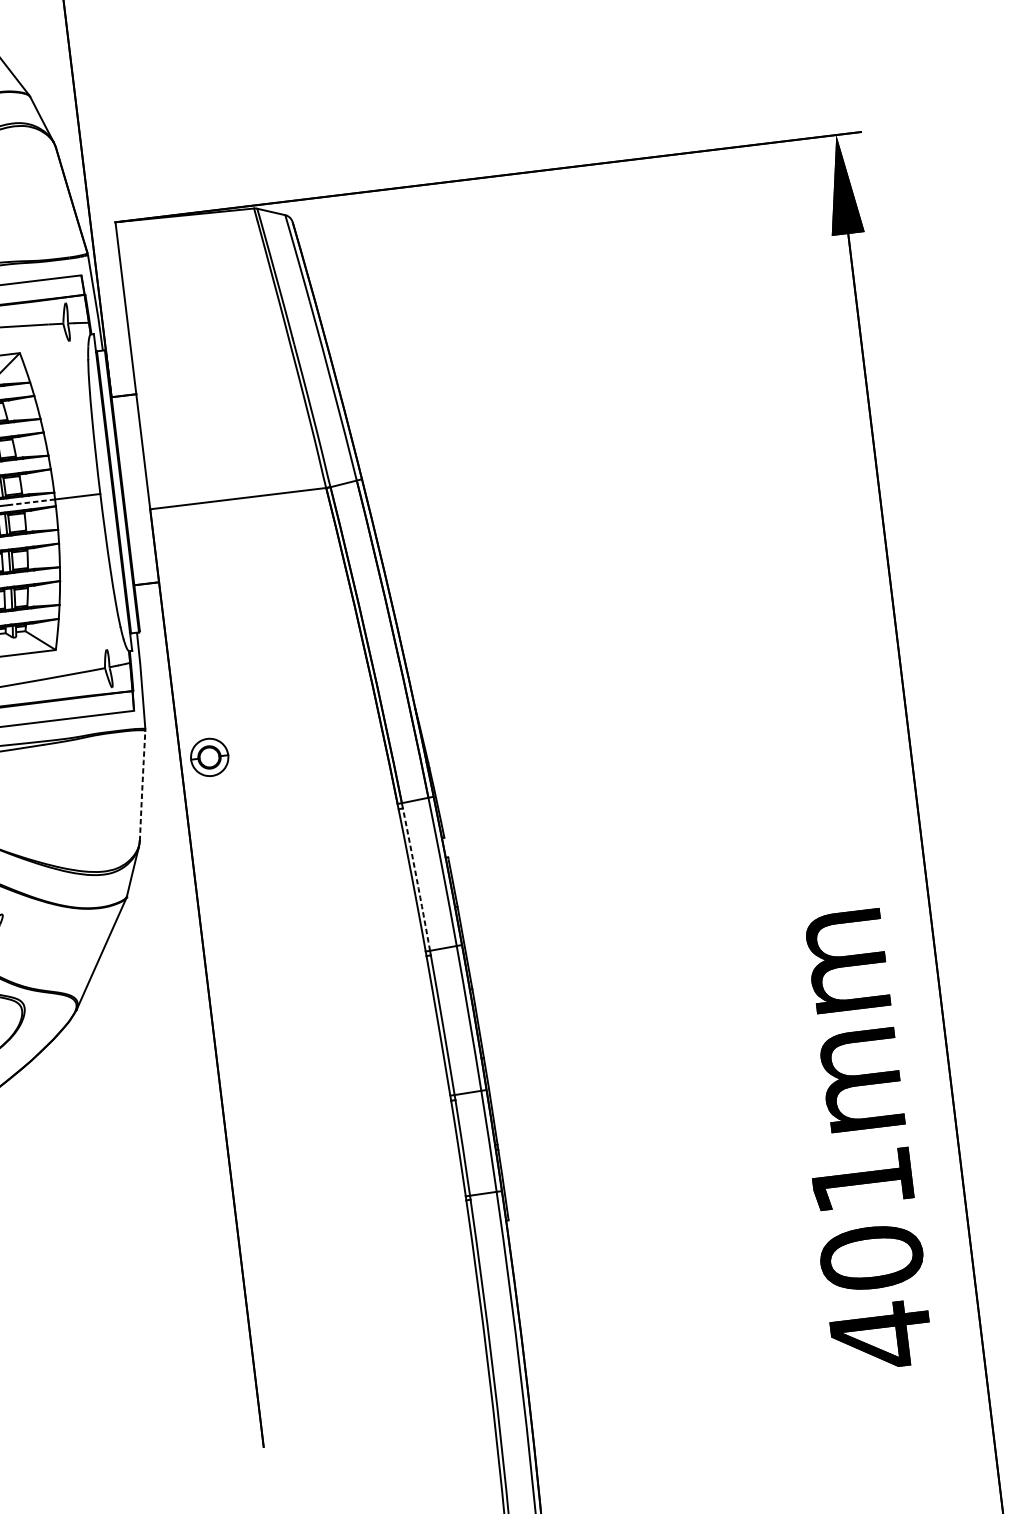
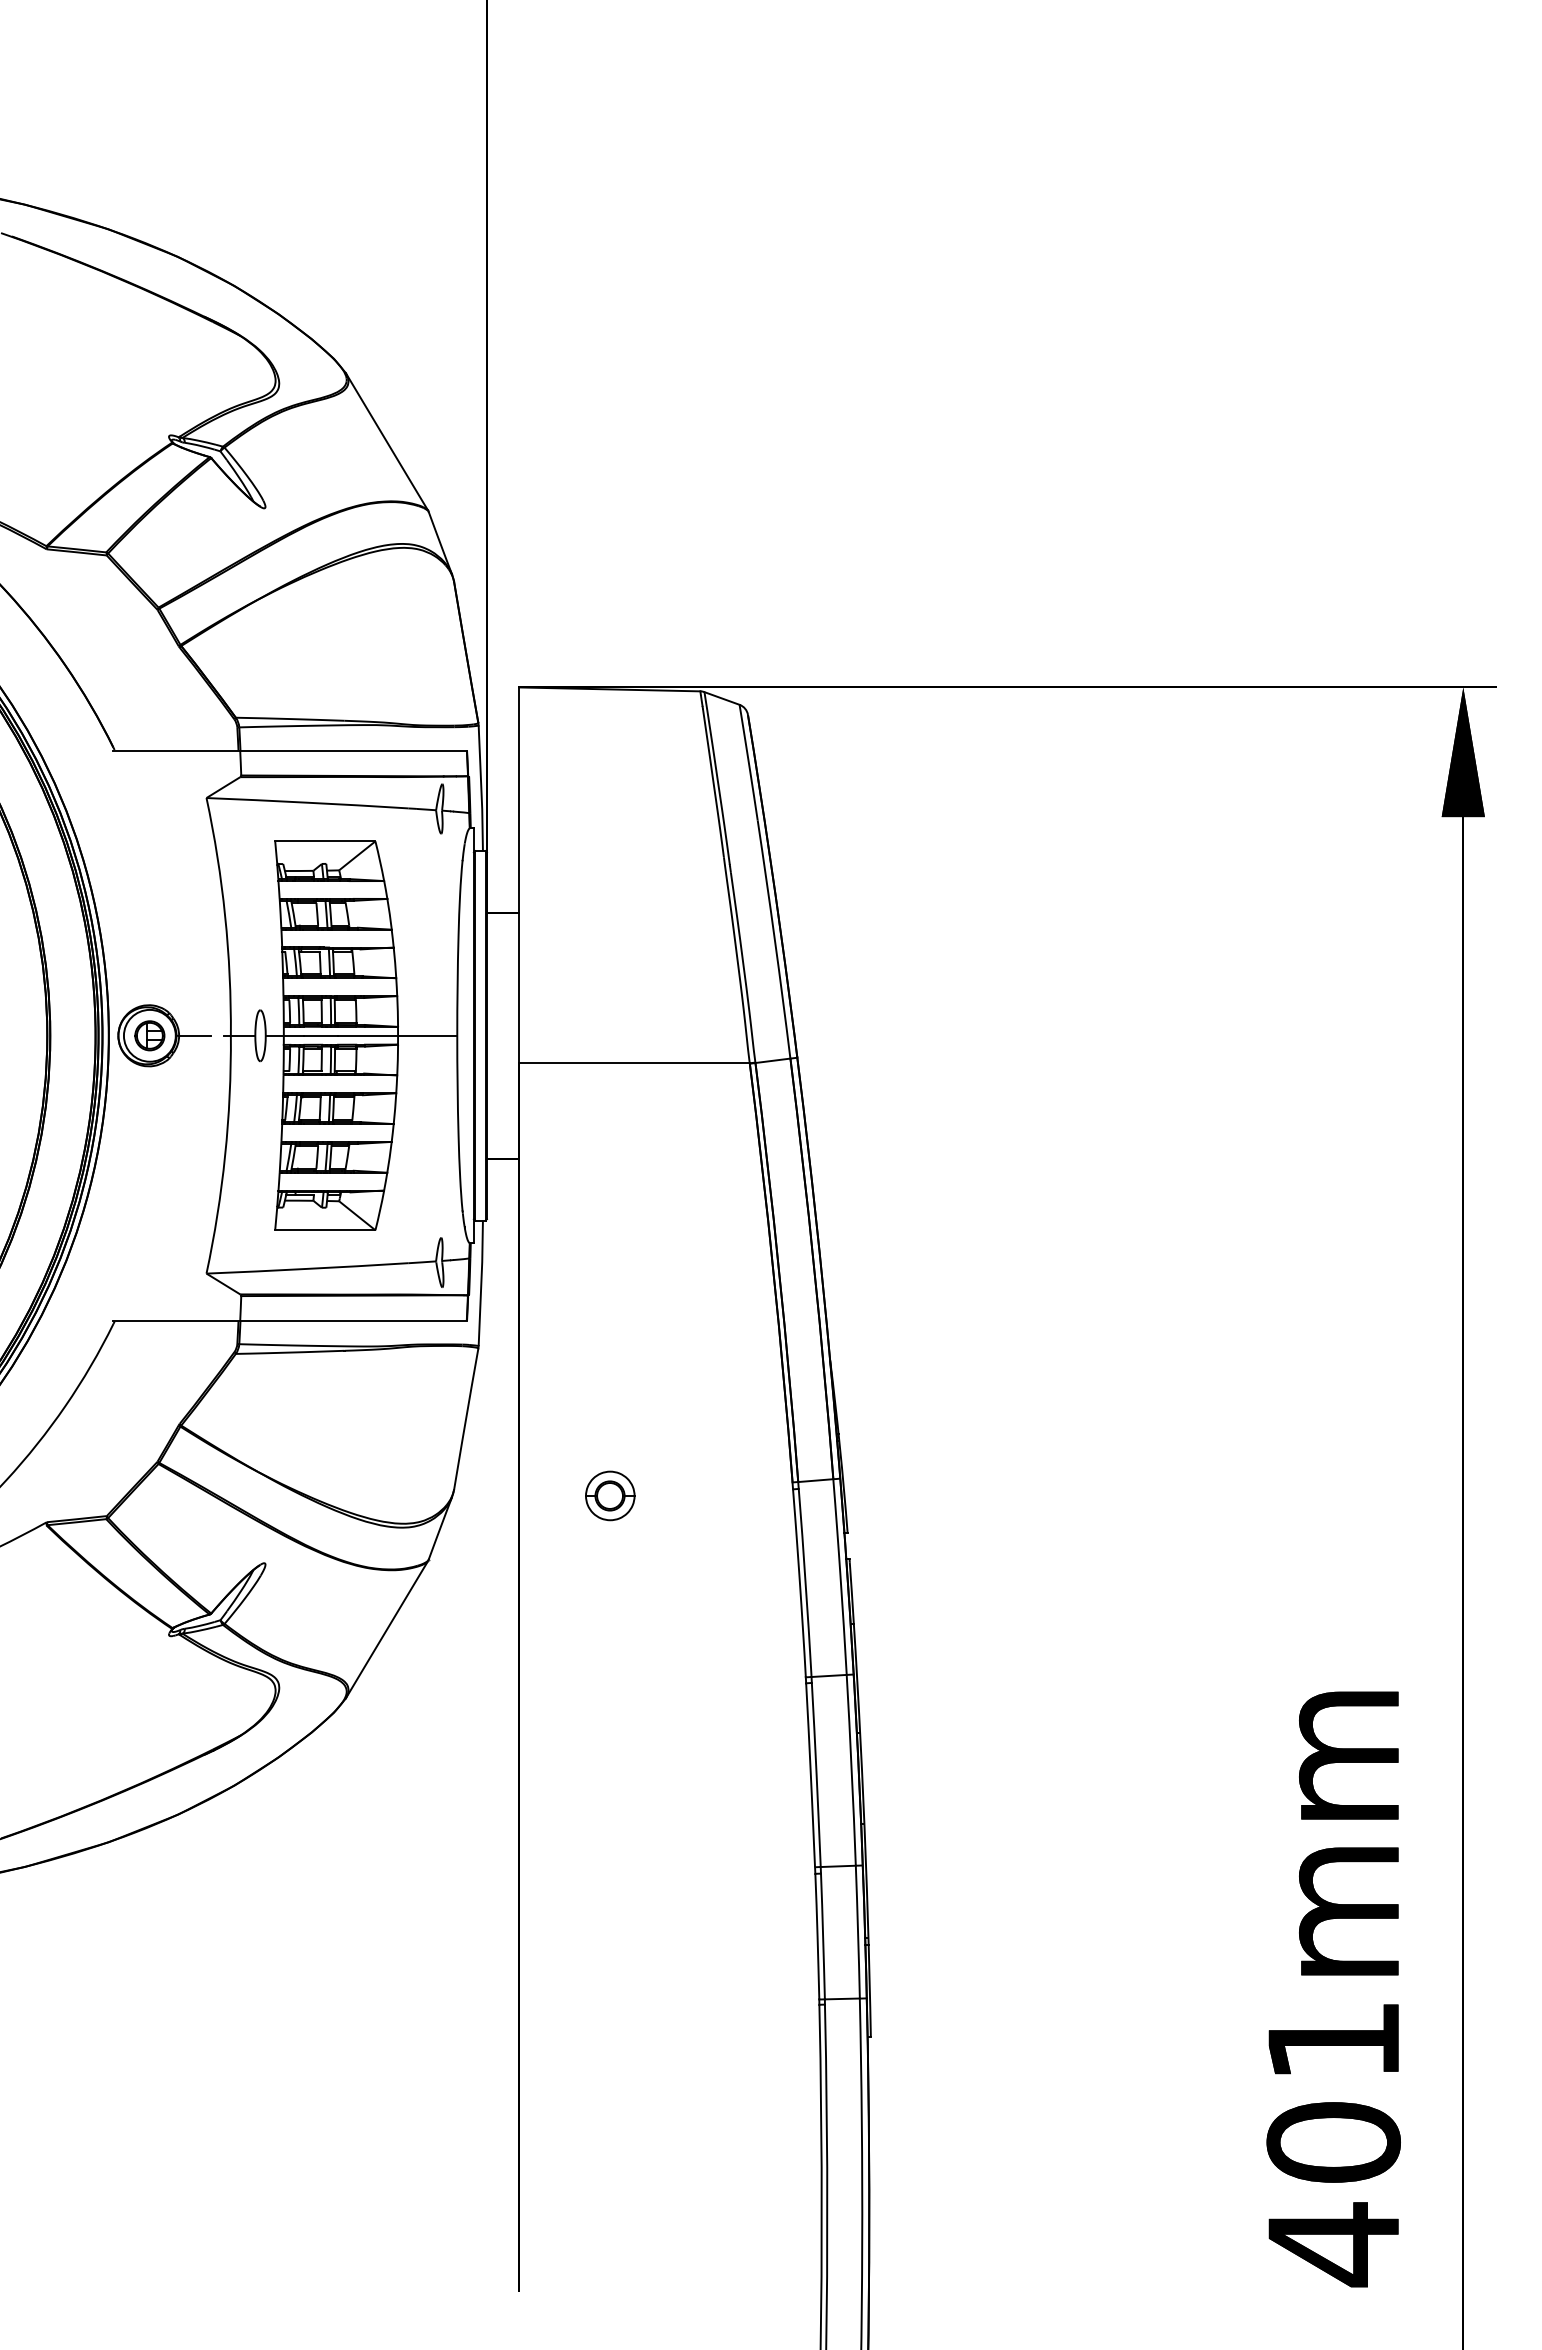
line: (31, 502) -> (367, 1035), dashed -> solid
part: (209, 757) -> (610, 1495), moved
line: (142, 786) -> (466, 1419), dashed -> solid
arc: (416, 879) -> (805, 1582), dashed -> solid

